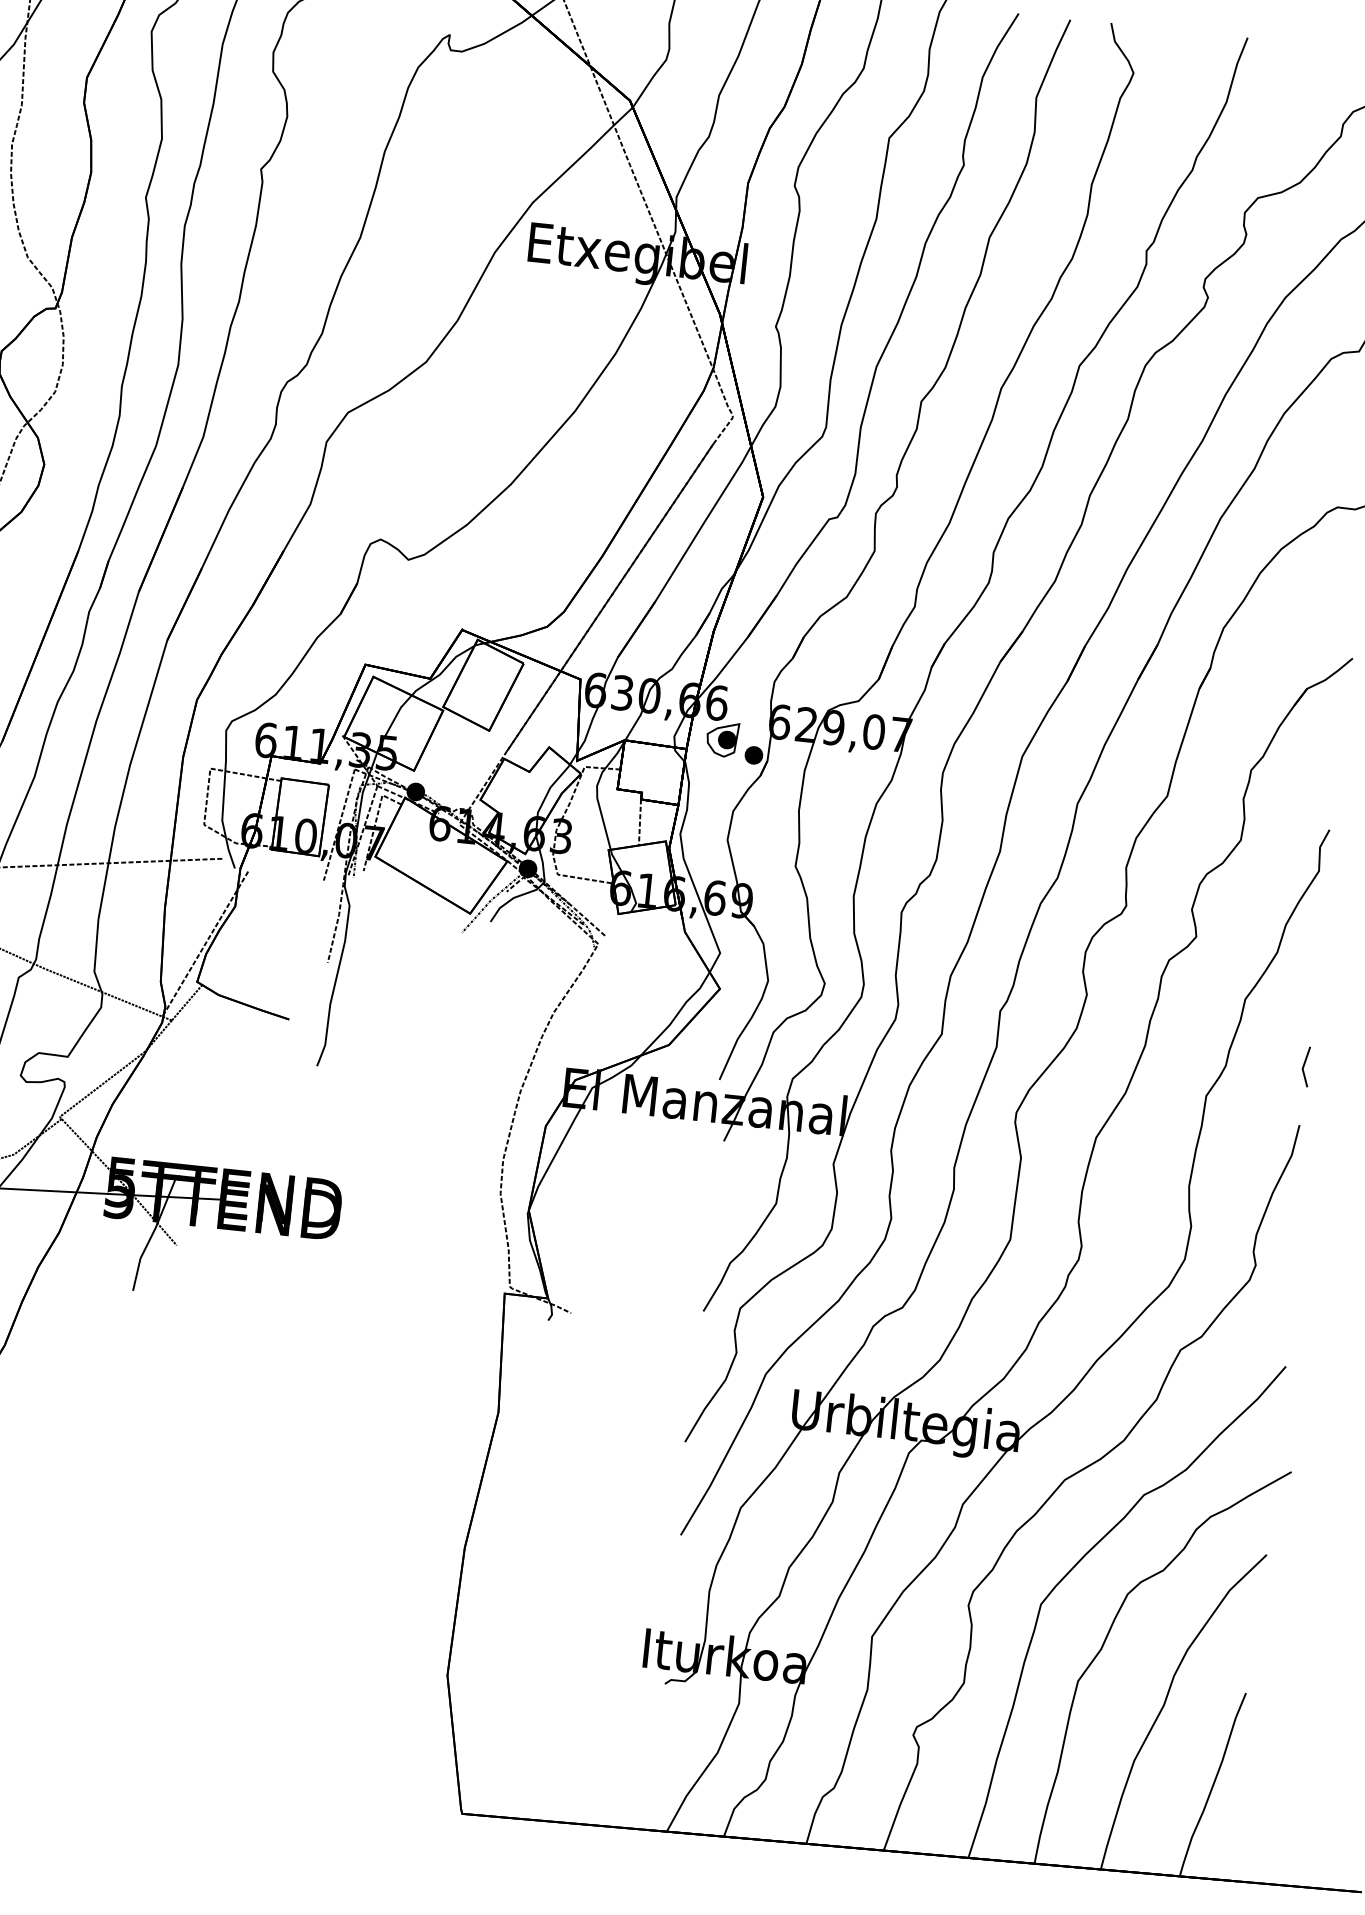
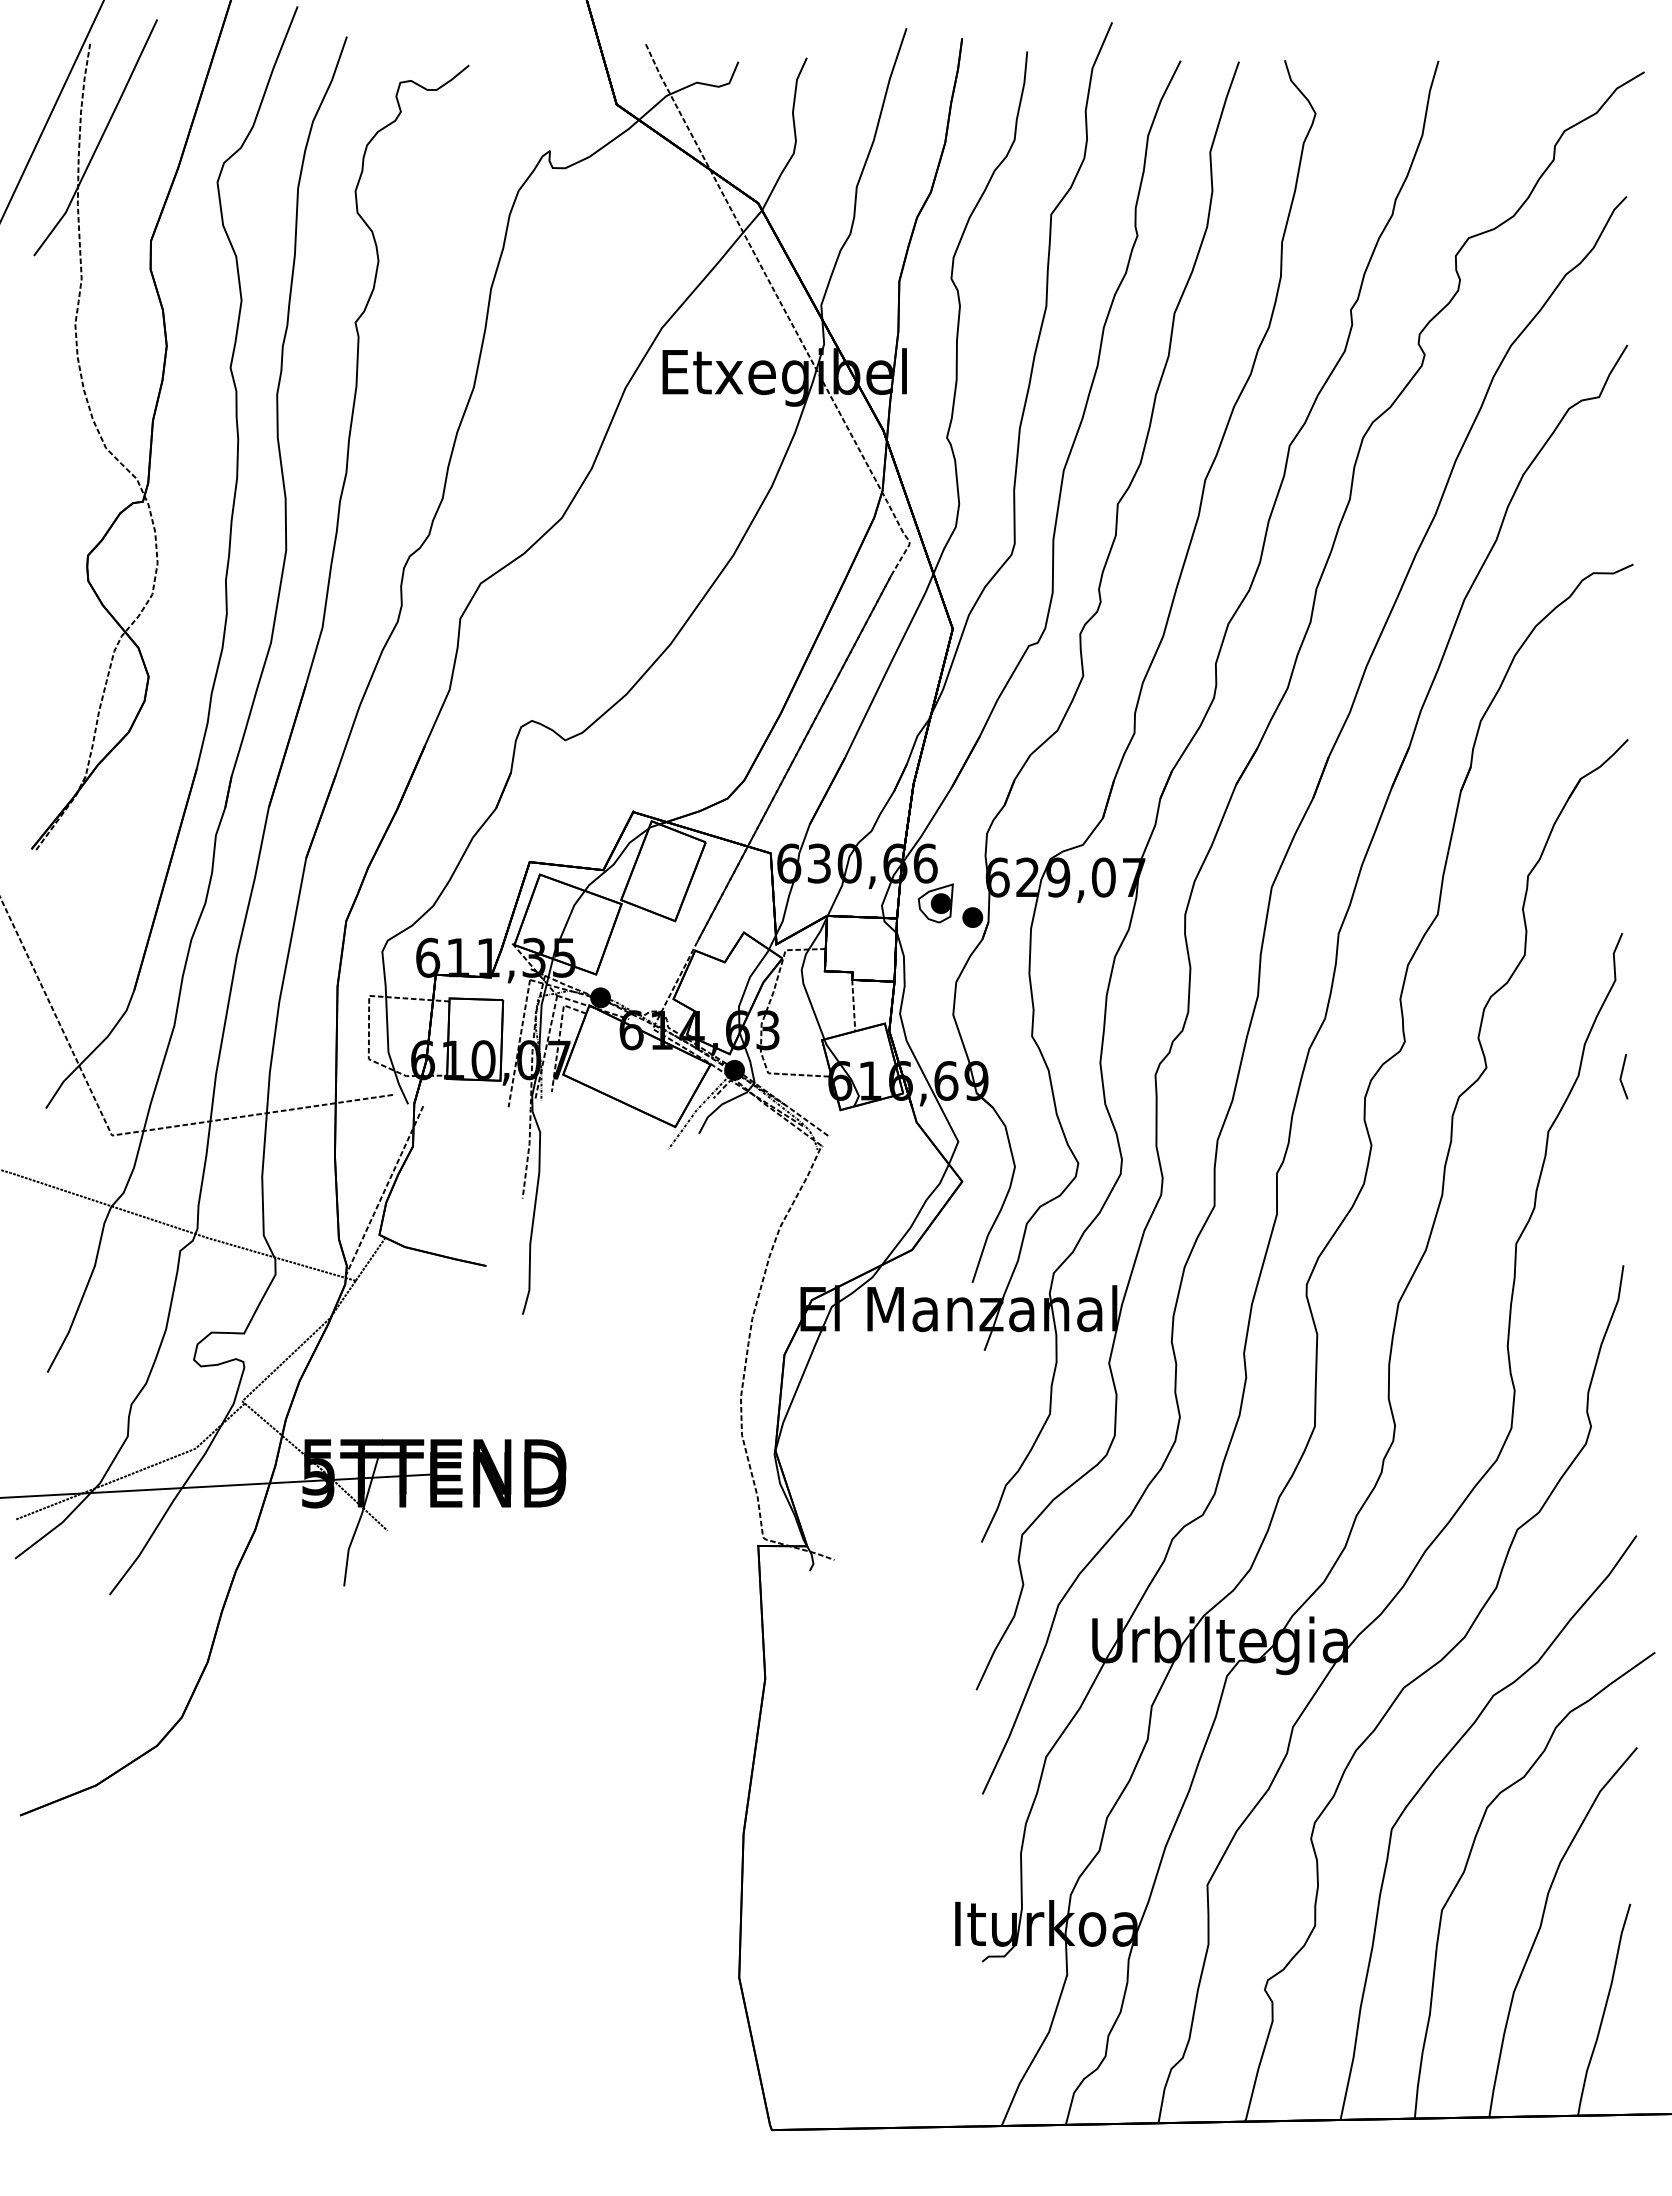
line: (1304, 1065) -> (1622, 1075), moved

